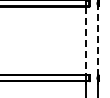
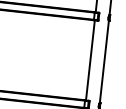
line: (86, 40) -> (90, 60), dashed -> solid
line: (98, 40) -> (104, 61), dashed -> solid

